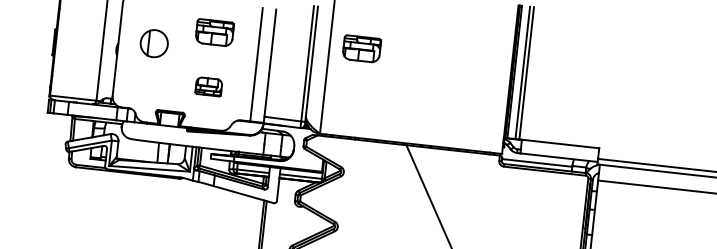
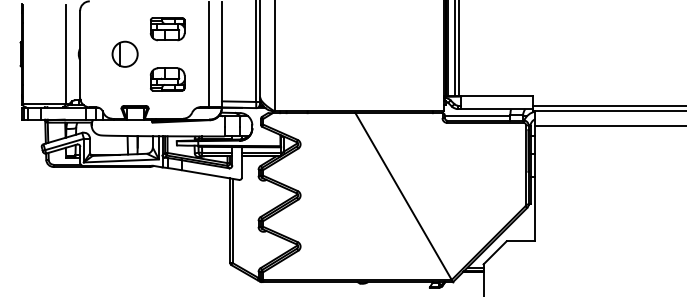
part: (153, 42) -> (124, 53), moved
part: (361, 49) -> (304, 29), removed
part: (208, 86) -> (167, 79), size x1.43

